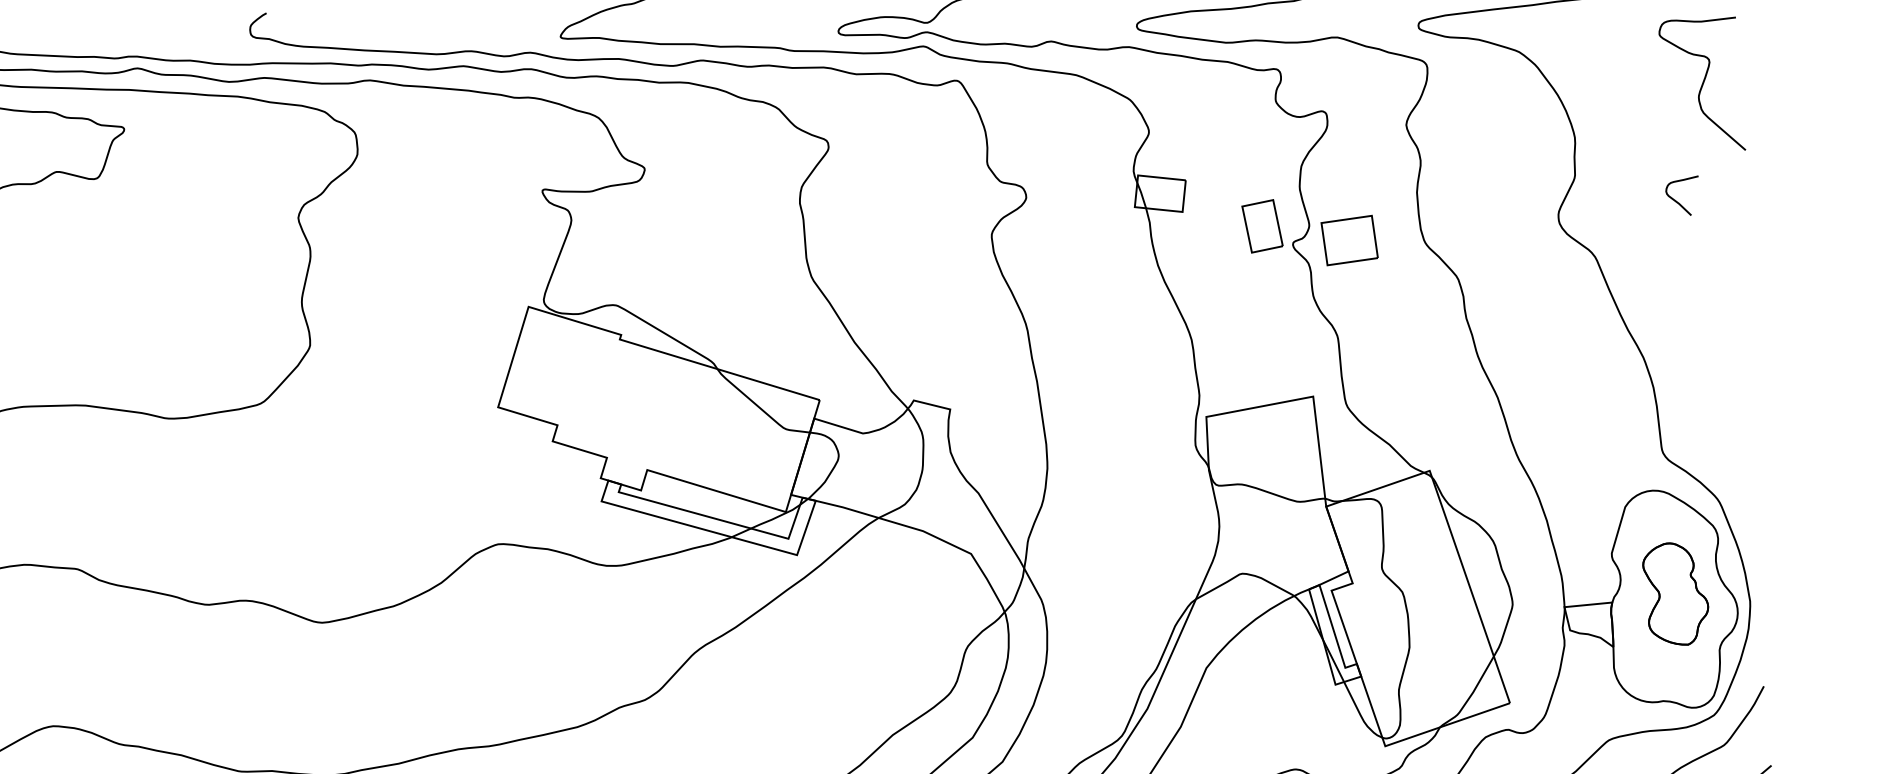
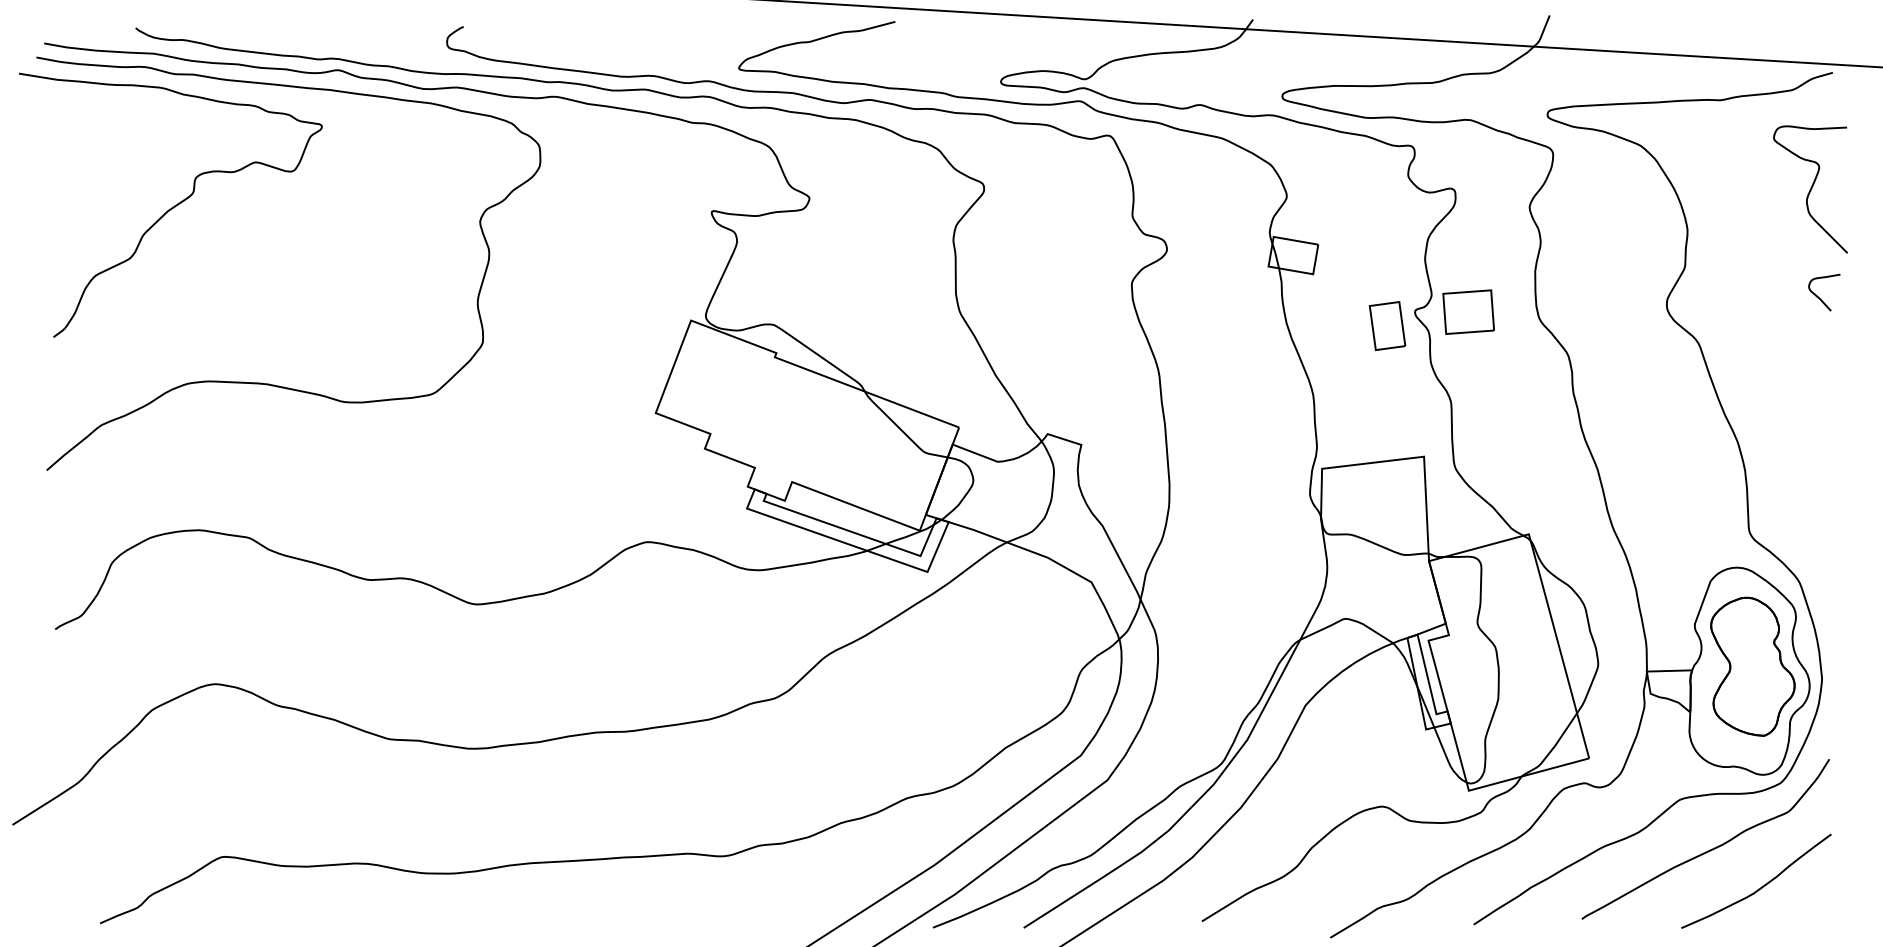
curve: (1678, 202) -> (1819, 297), moved
part: (1262, 226) -> (1387, 326), moved
part: (1675, 594) -> (1752, 666), size x1.43

